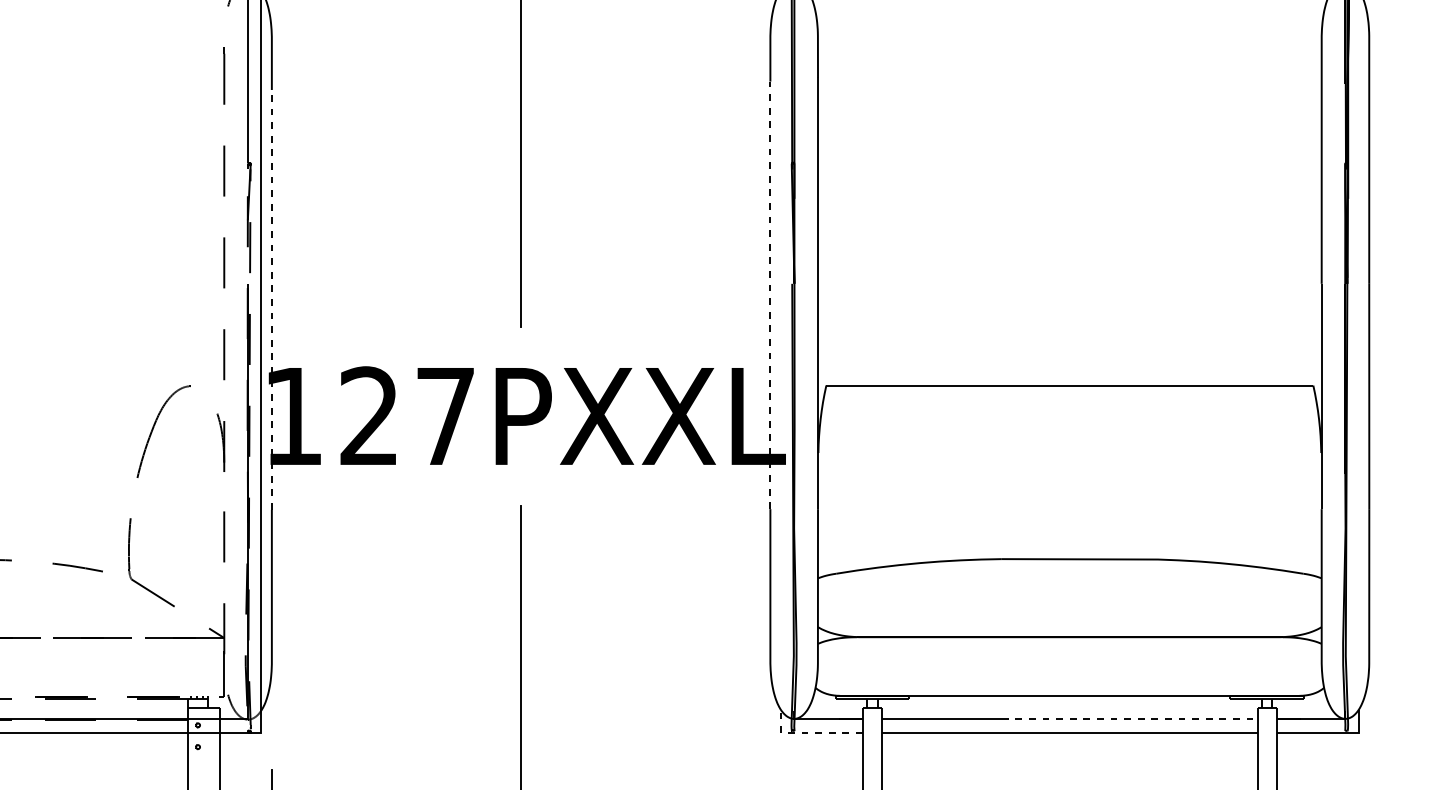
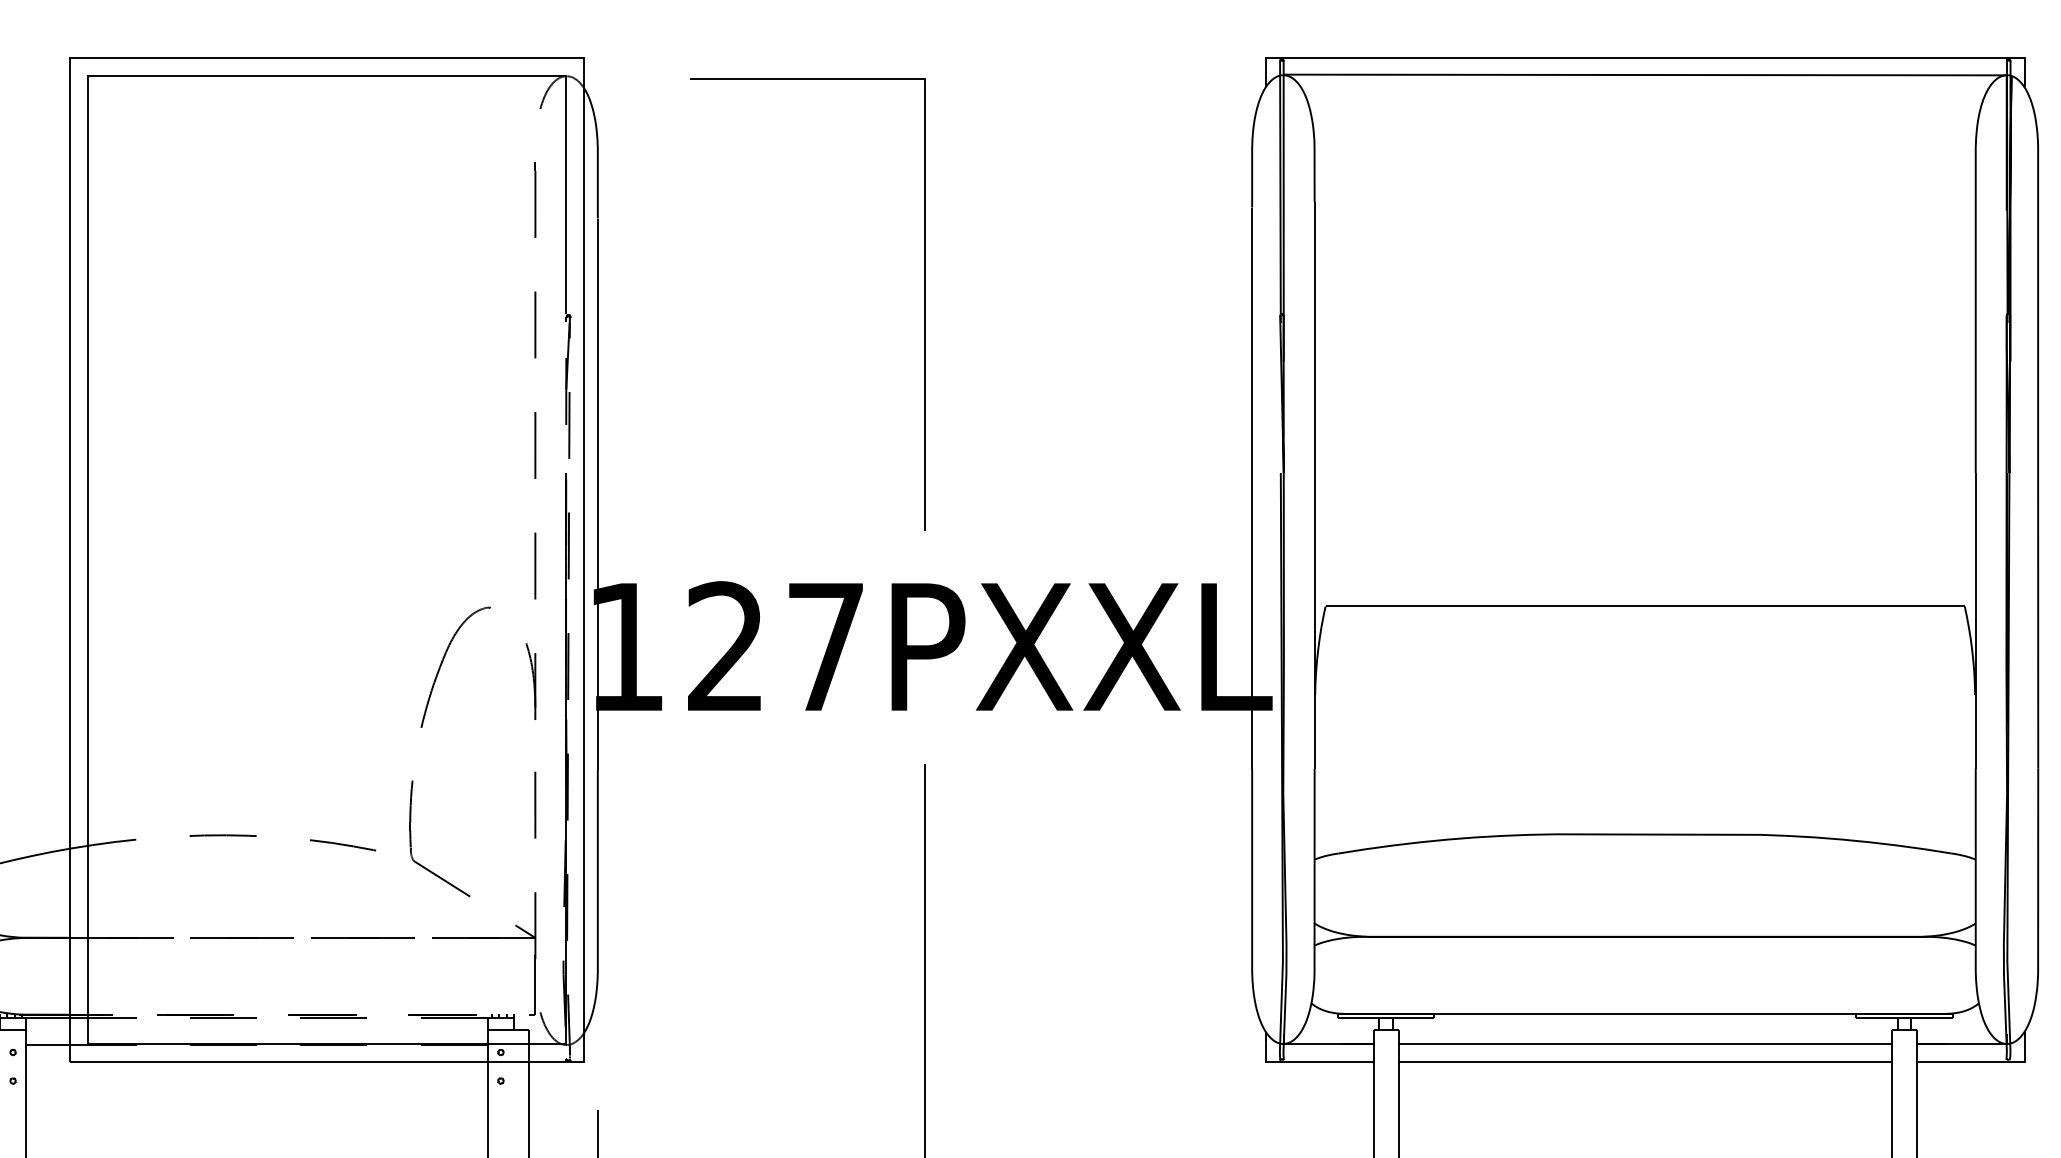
line: (770, 295) -> (1252, 488), dashed -> solid
line: (271, 300) -> (597, 494), dashed -> solid
line: (1129, 719) -> (1723, 1044), dashed -> solid
line: (809, 732) -> (1303, 1061), dashed -> solid

